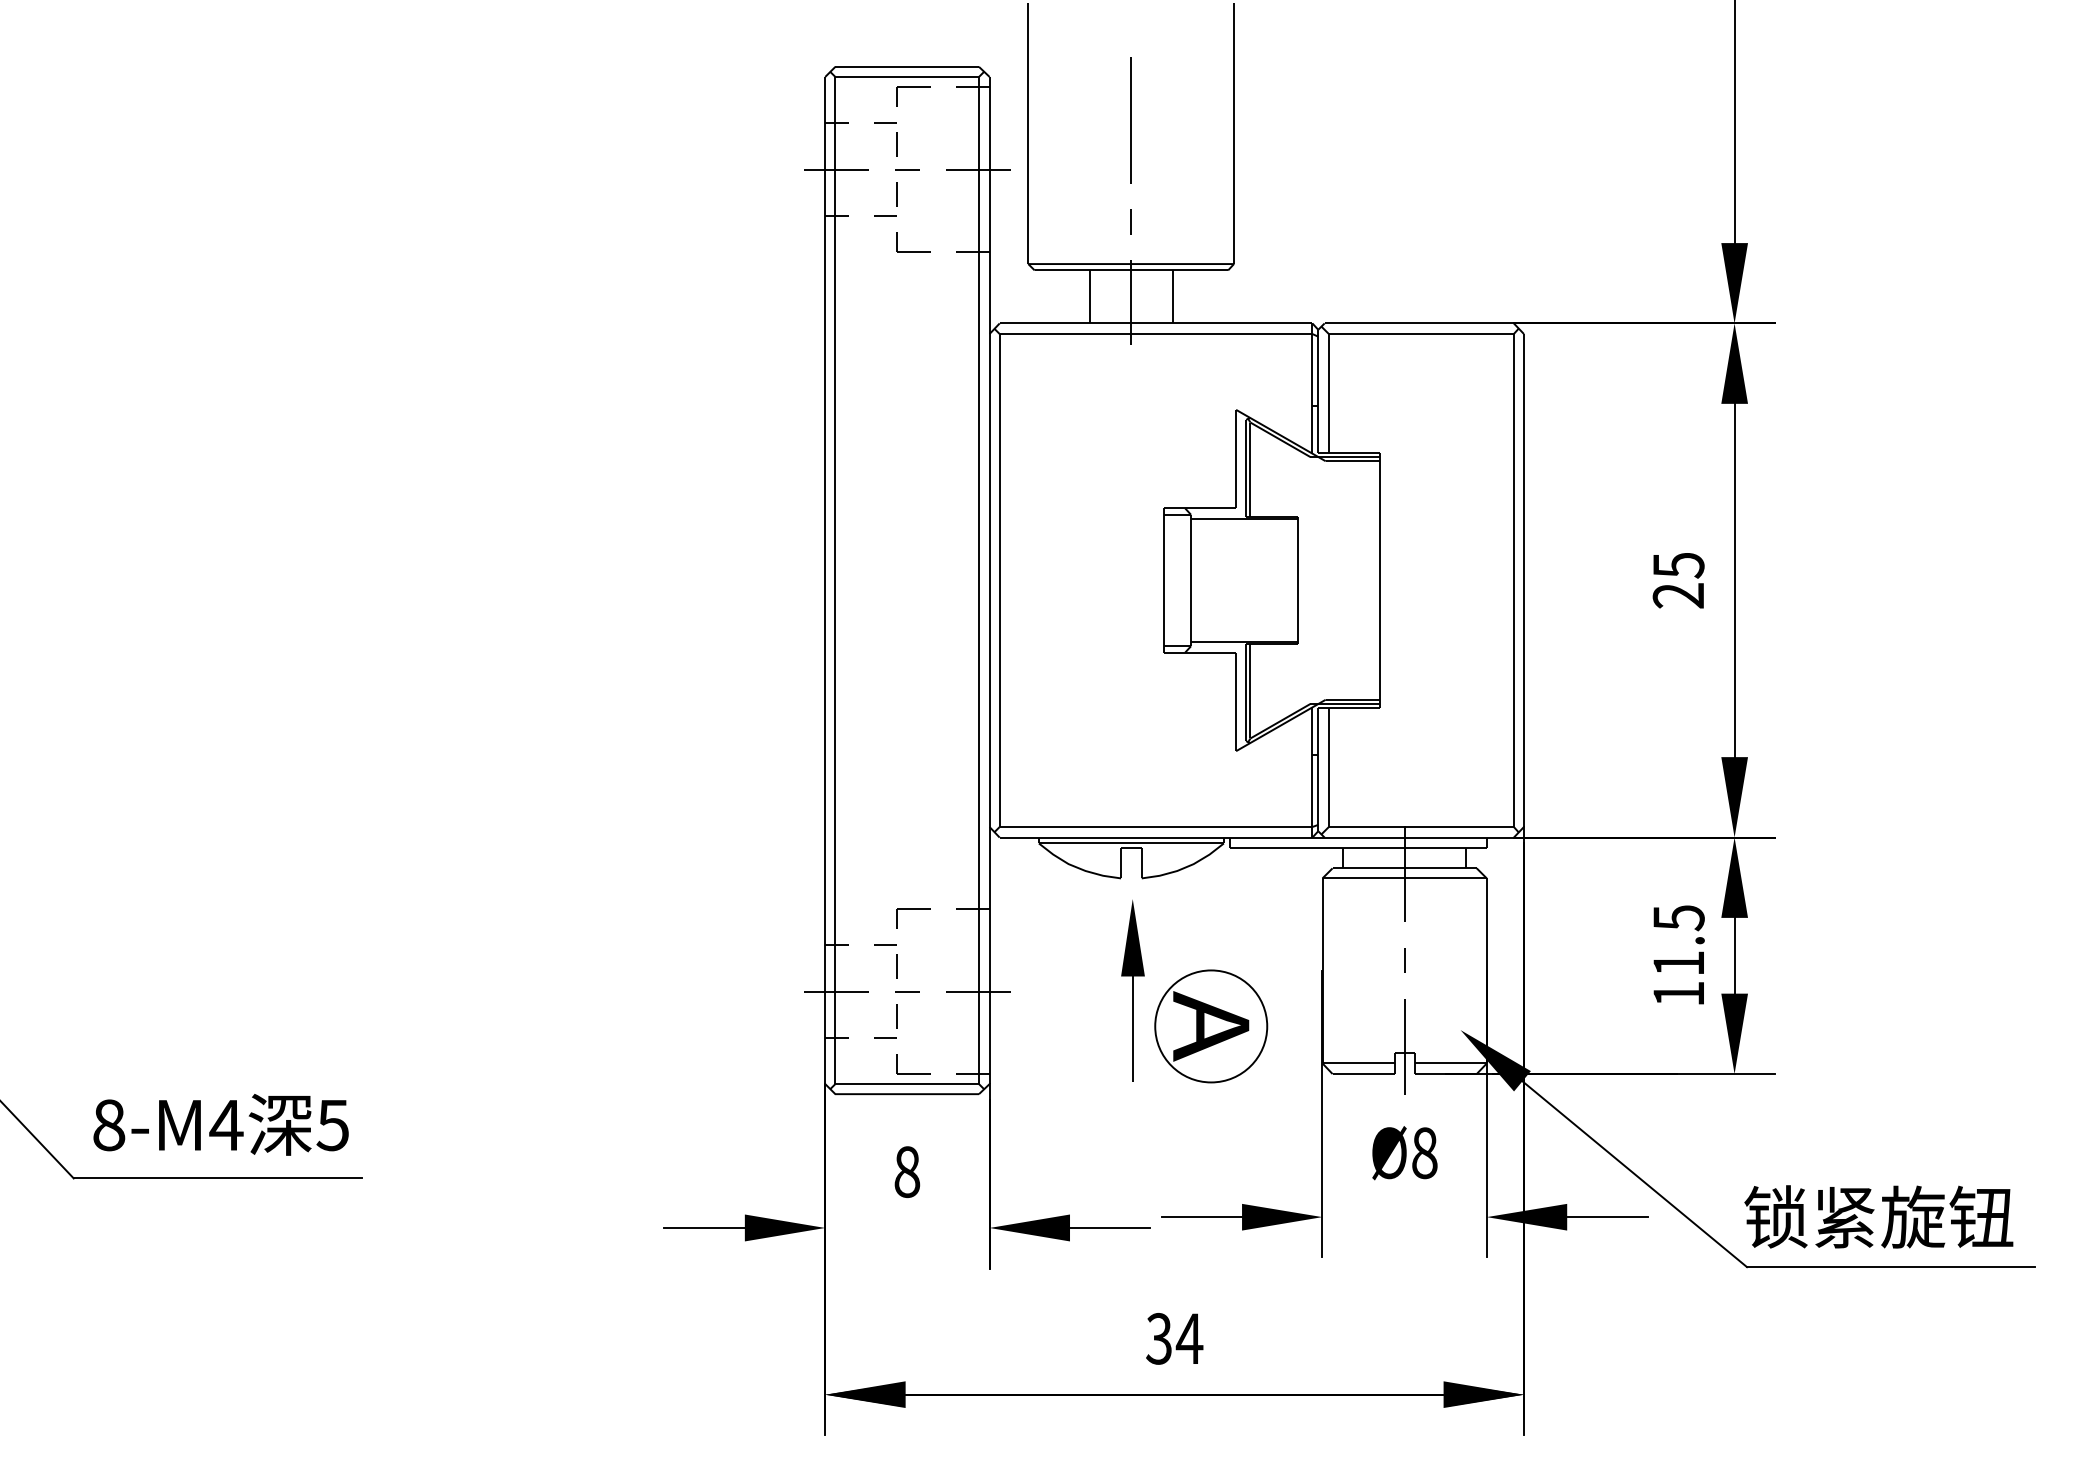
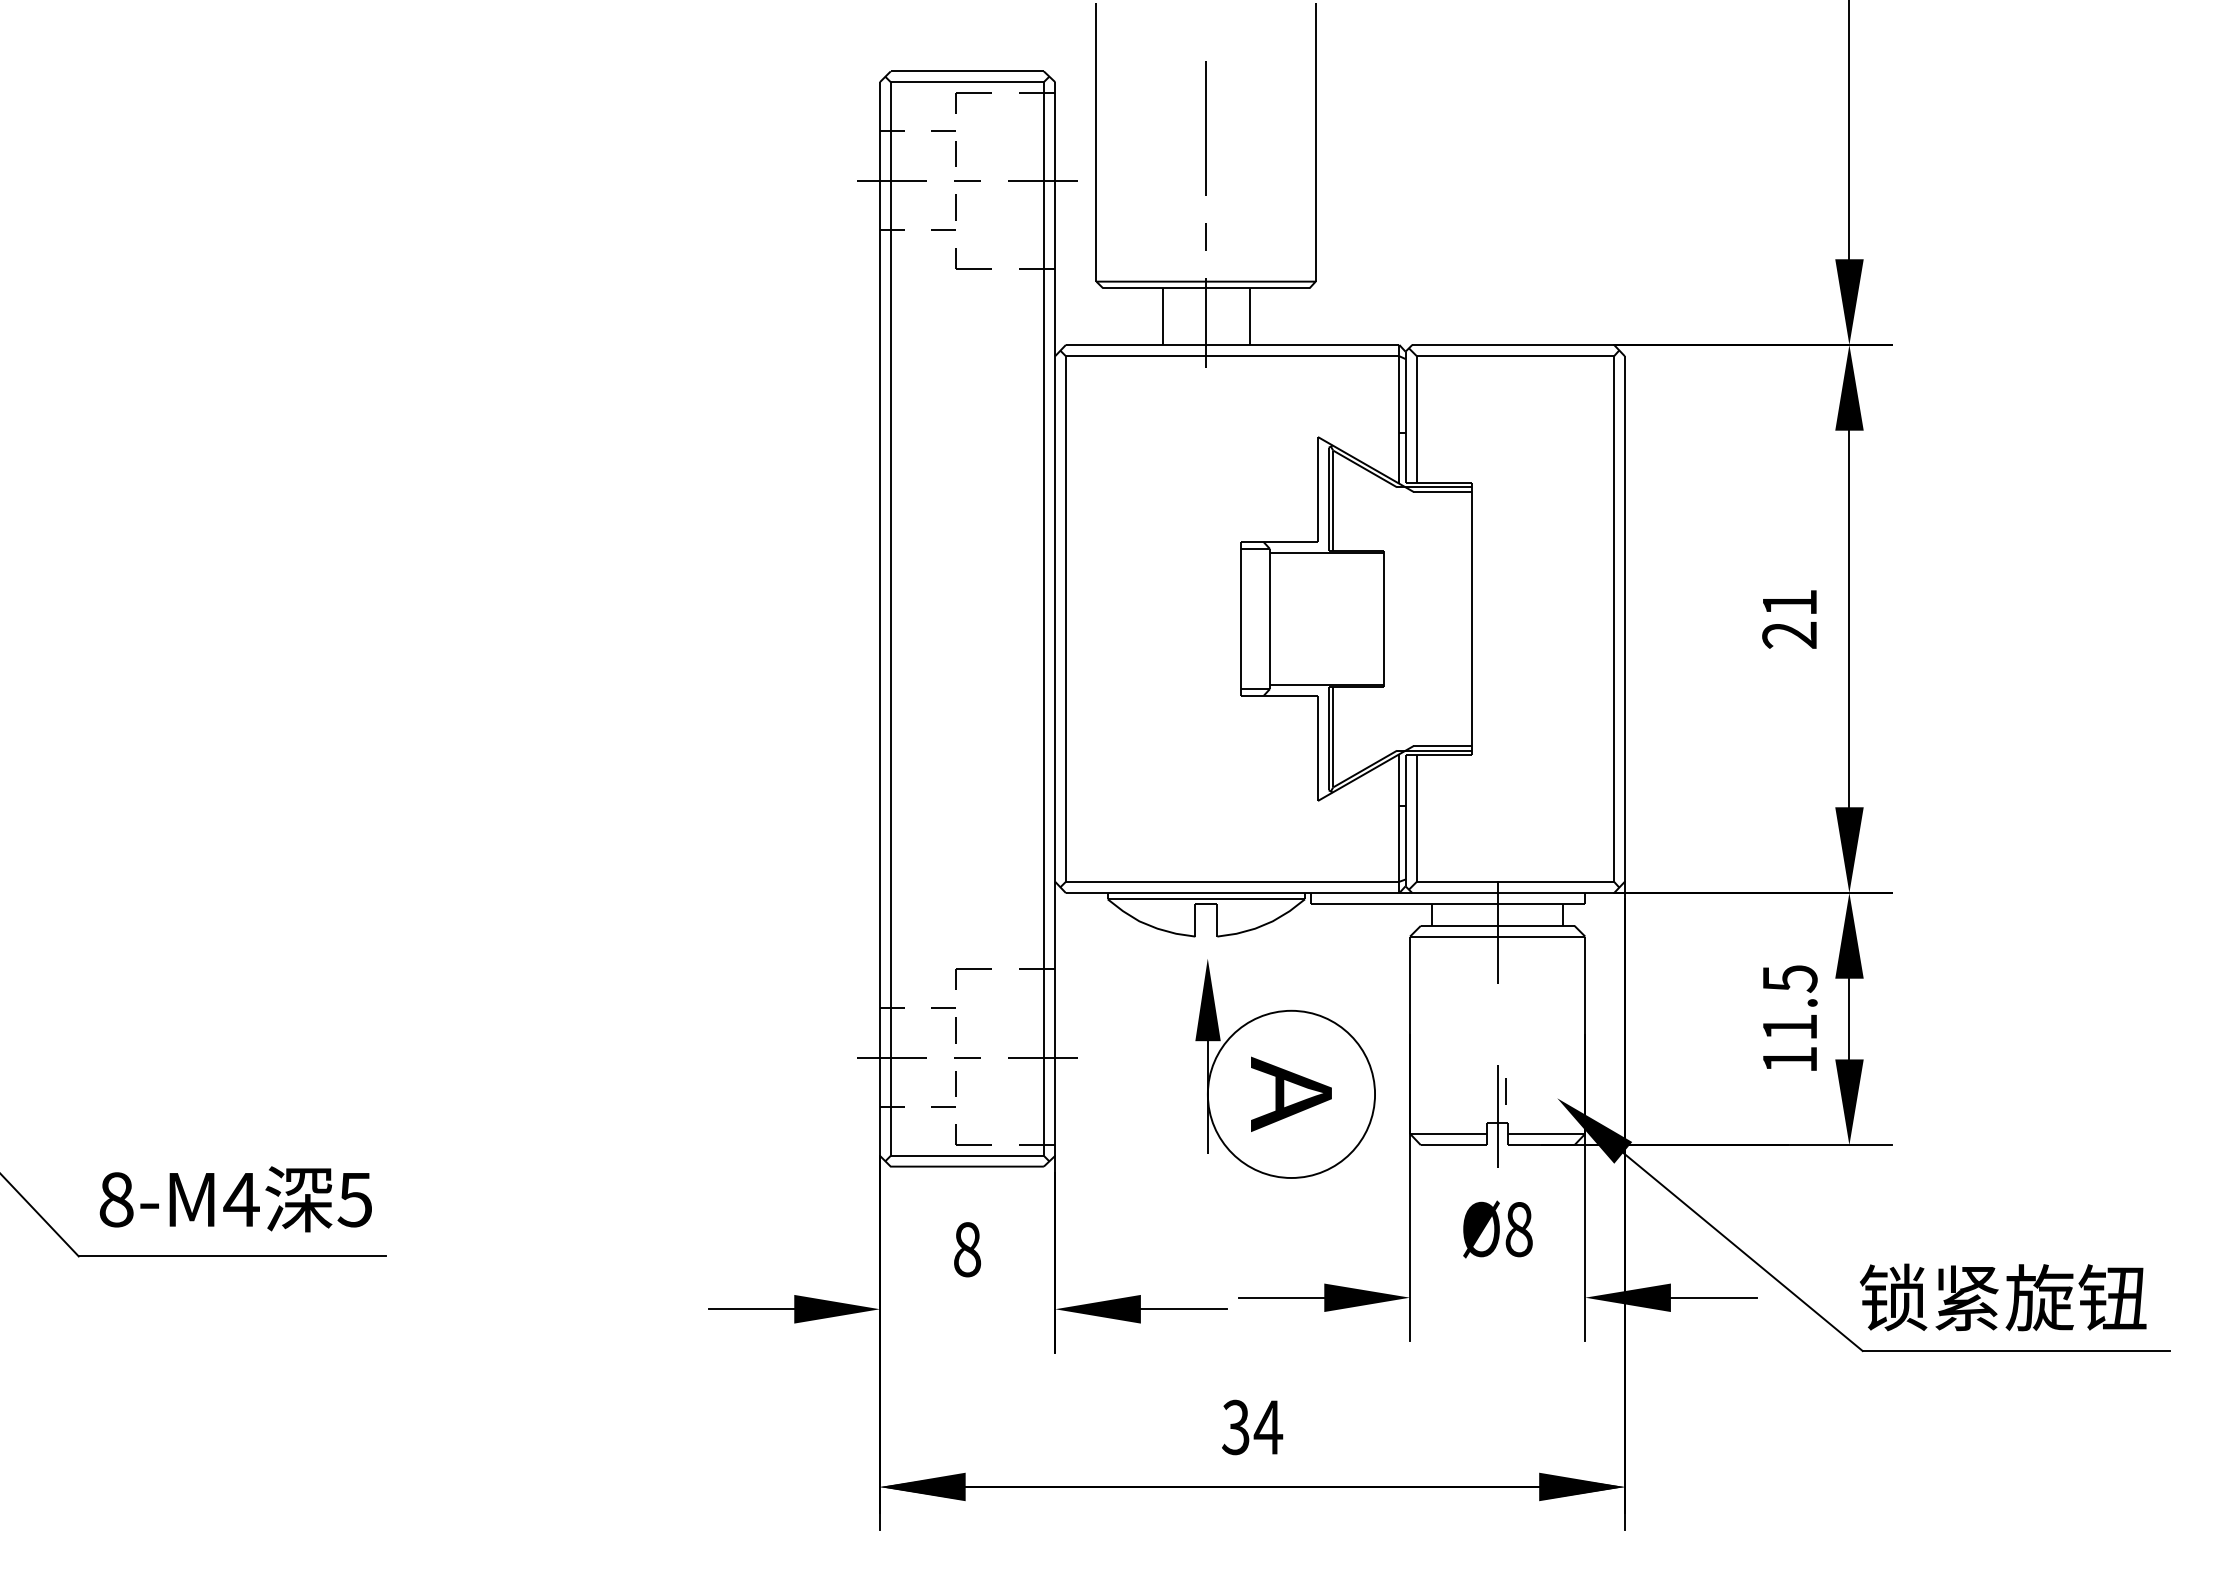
text: (1679, 565) -> (1790, 603), 25 -> 21
line: (1404, 960) -> (1505, 1091), moved
circle: (1211, 1026) -> (1291, 1094), size x1.4

